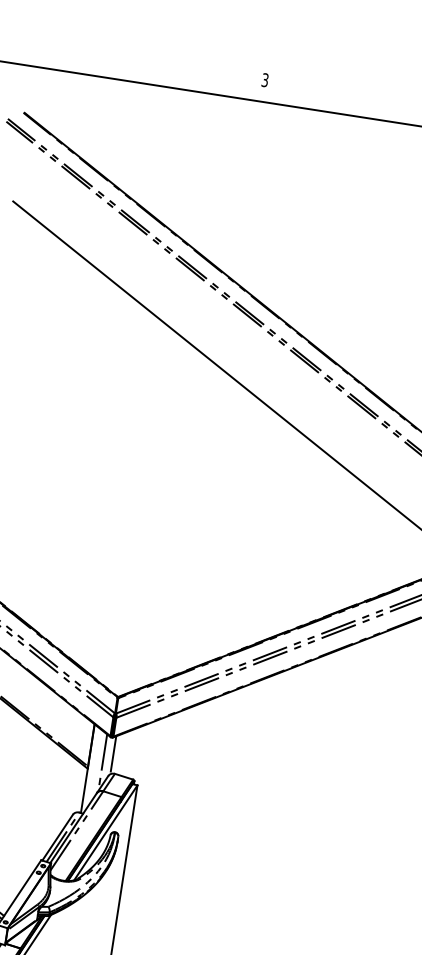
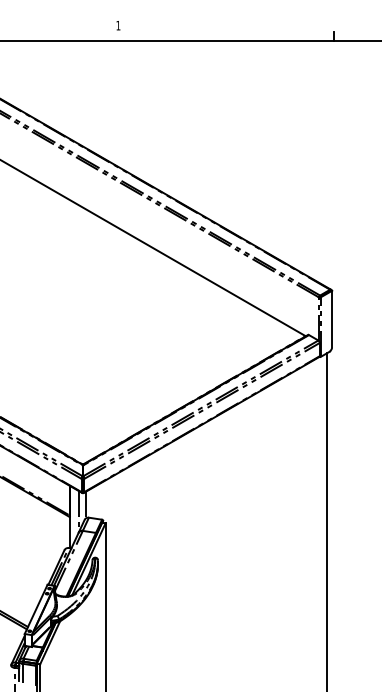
text: (265, 79) -> (118, 25), 3 -> 1

